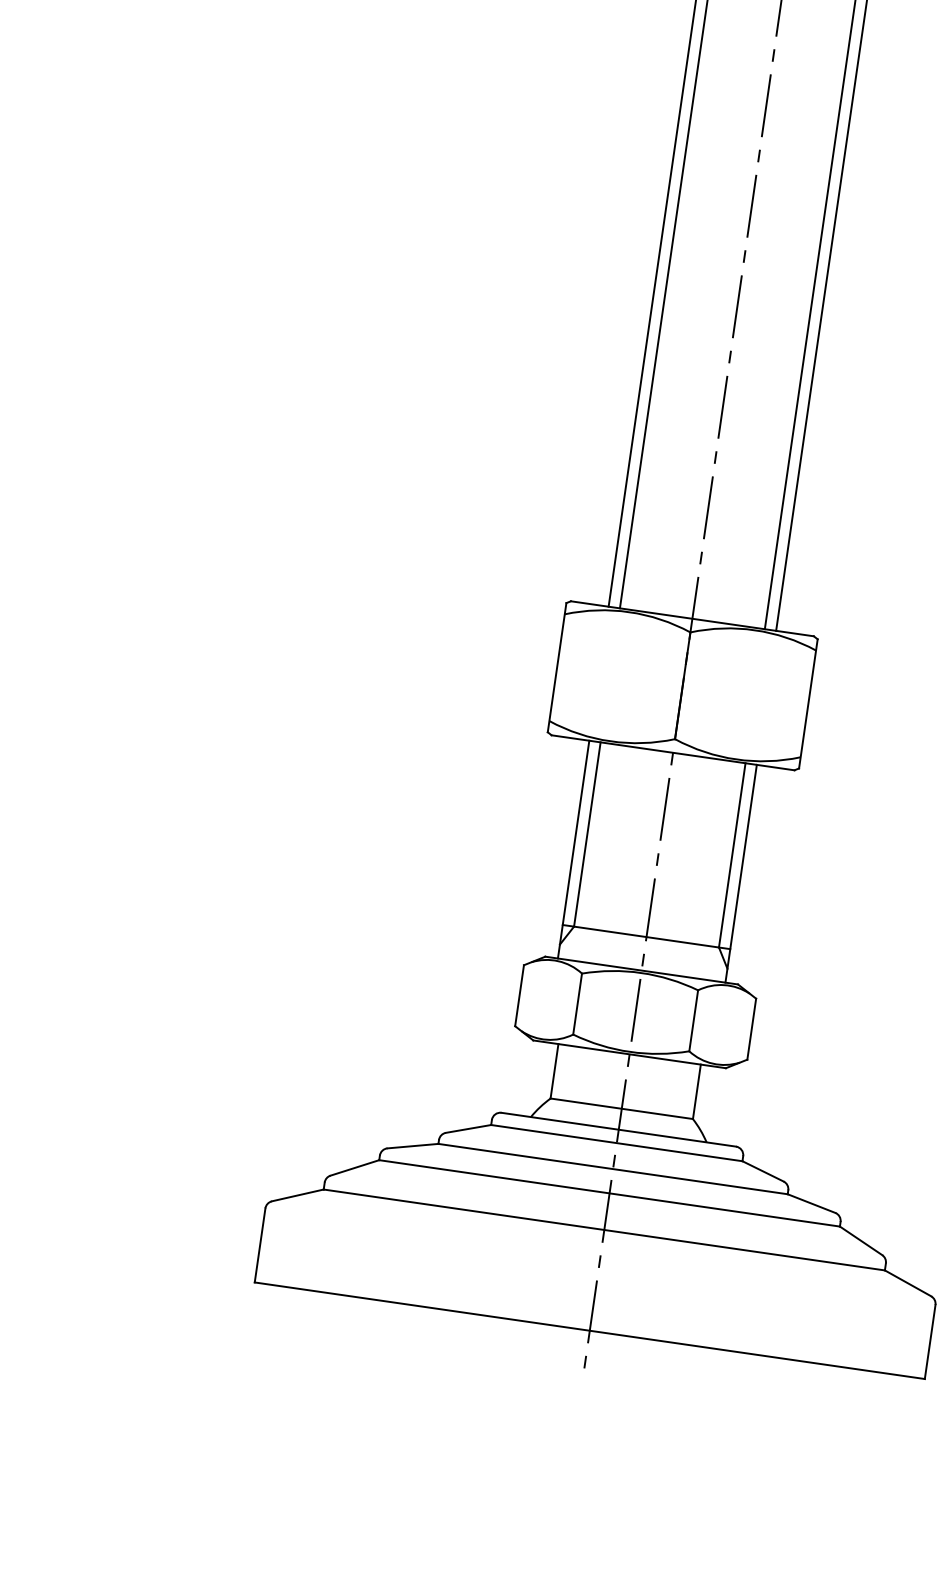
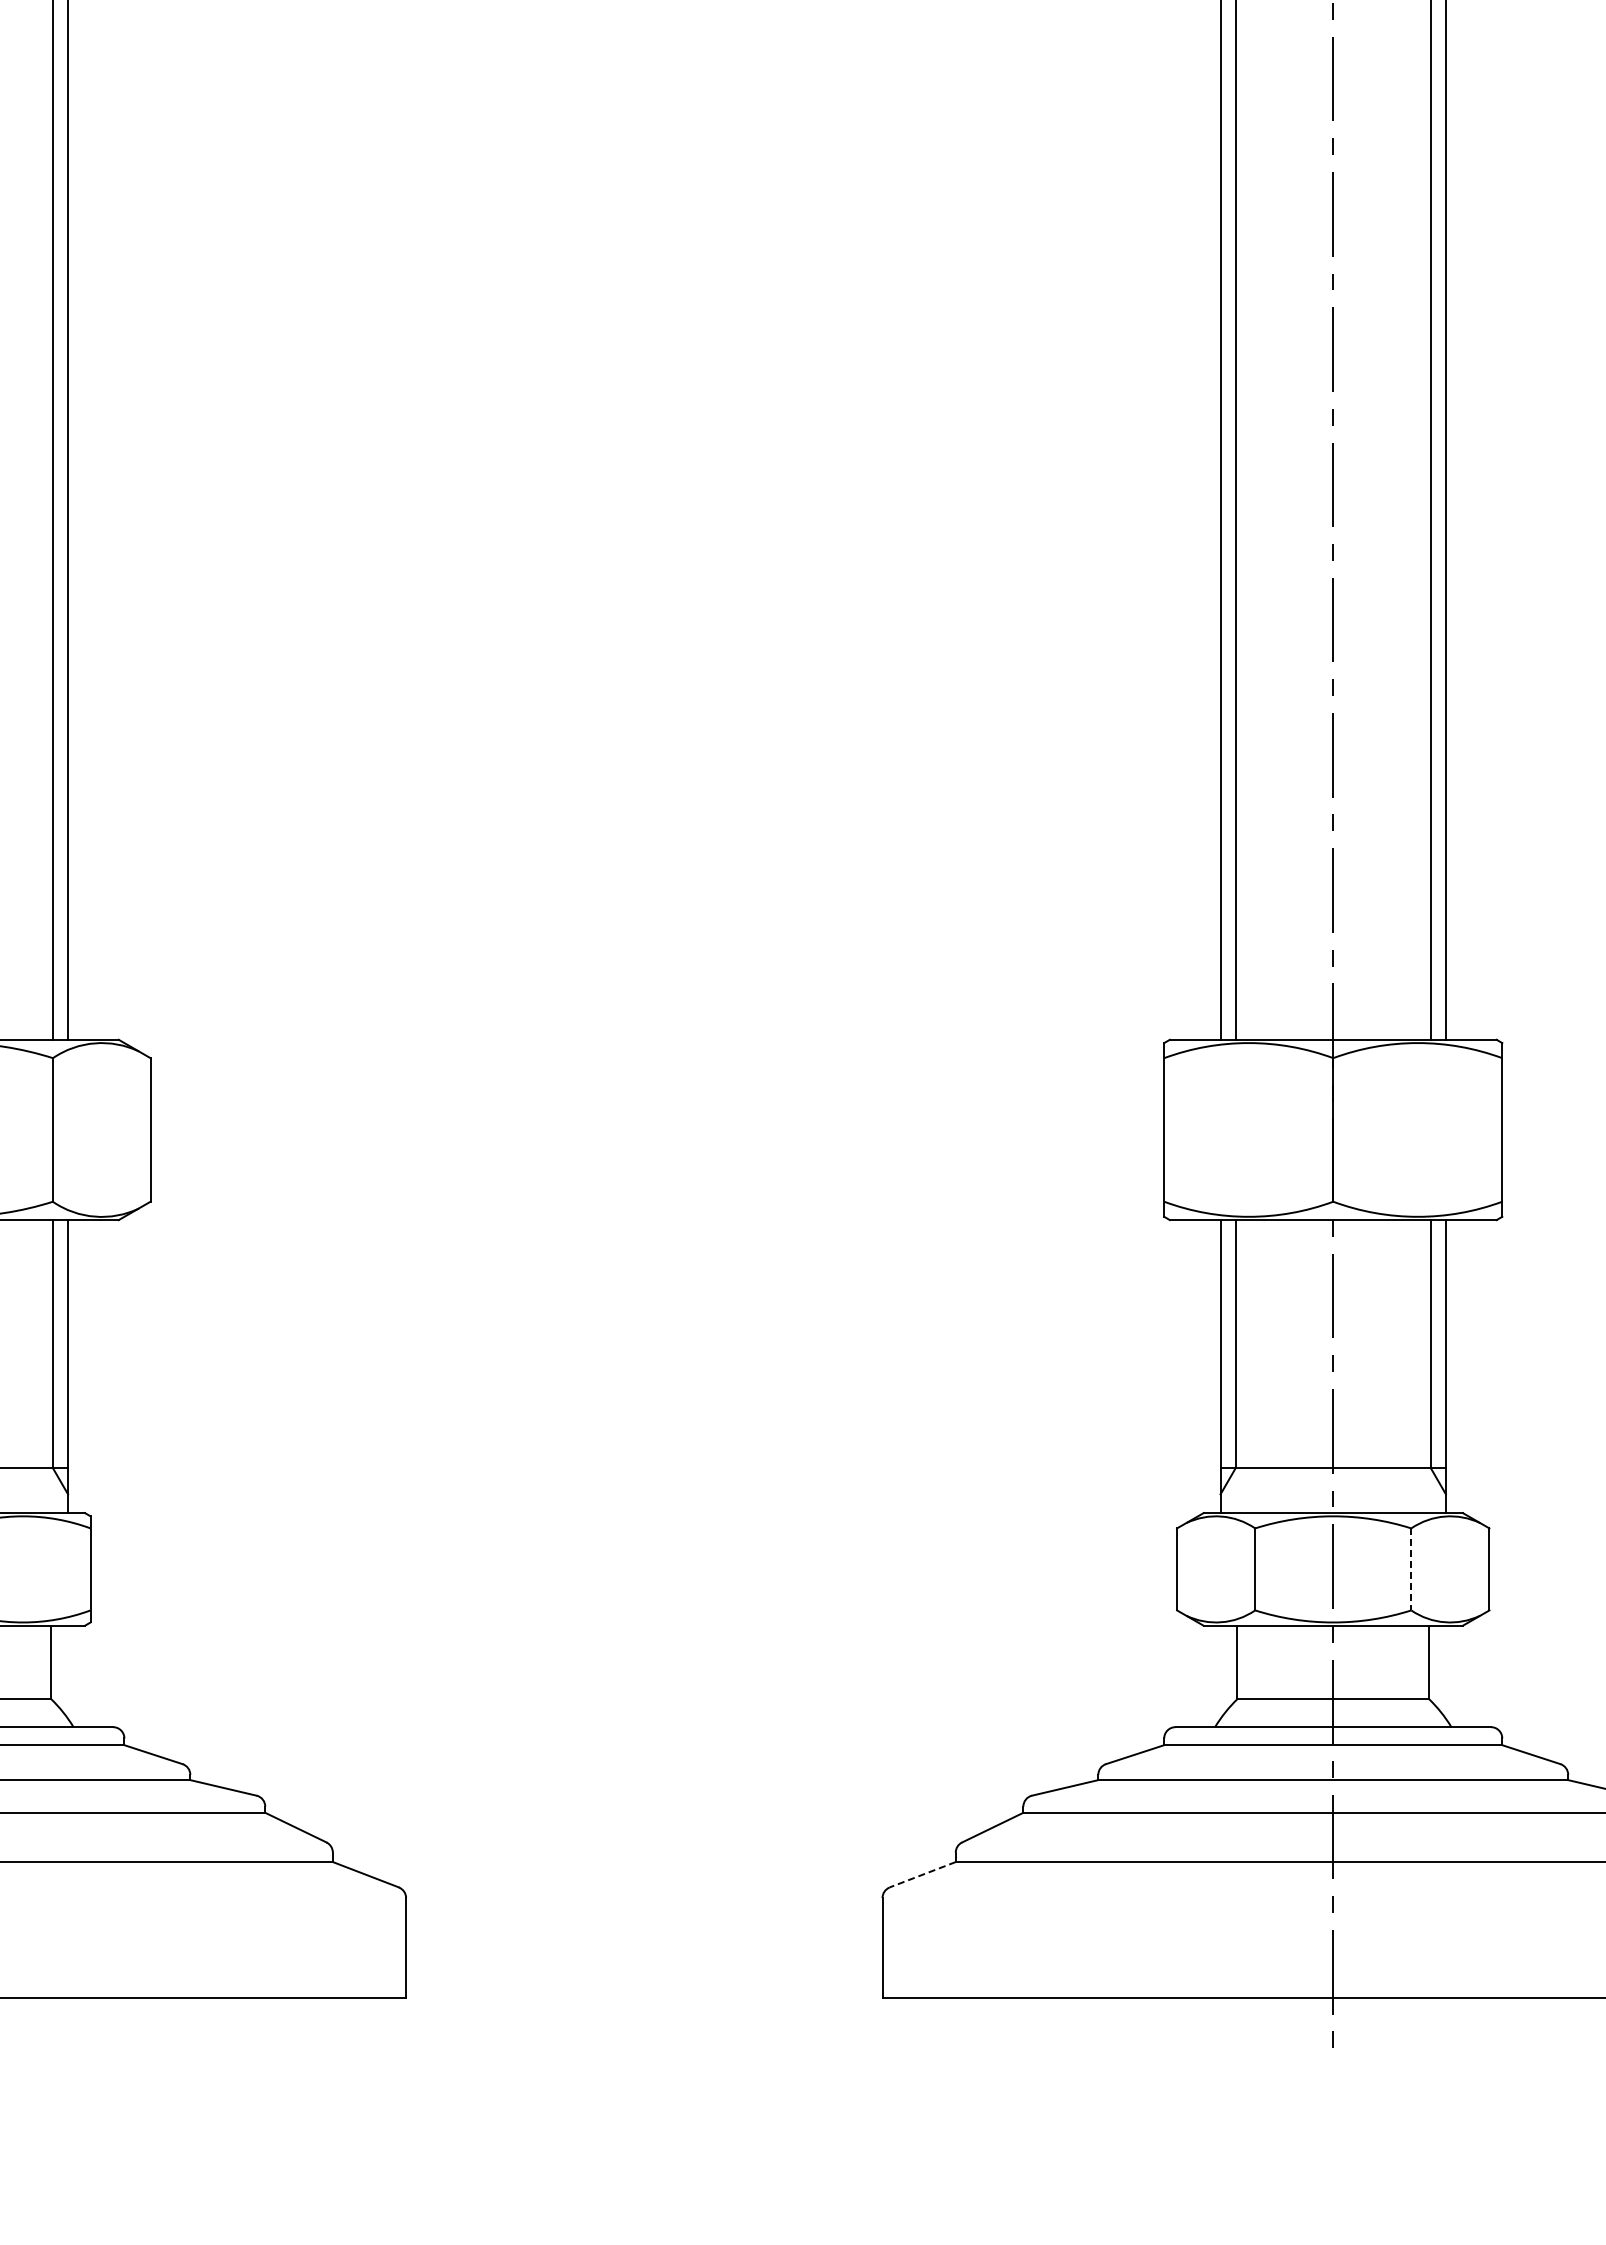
line: (693, 1020) -> (1411, 1569), solid -> dashed
line: (297, 1195) -> (922, 1874), solid -> dashed

